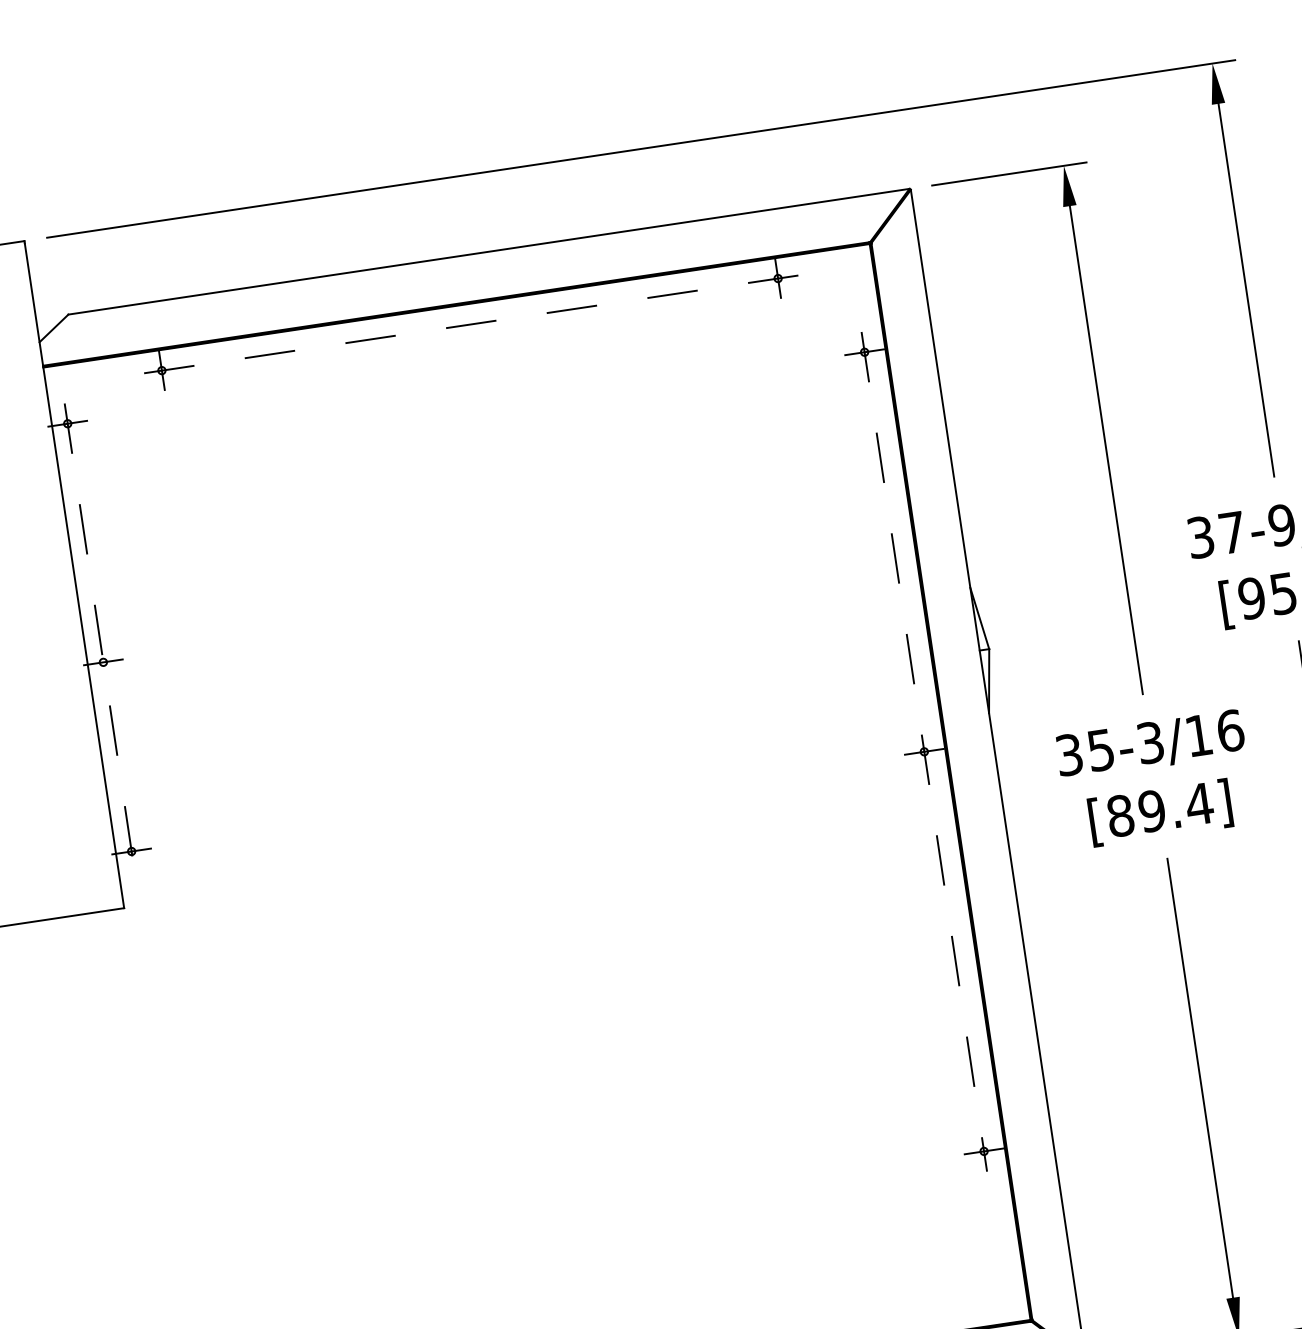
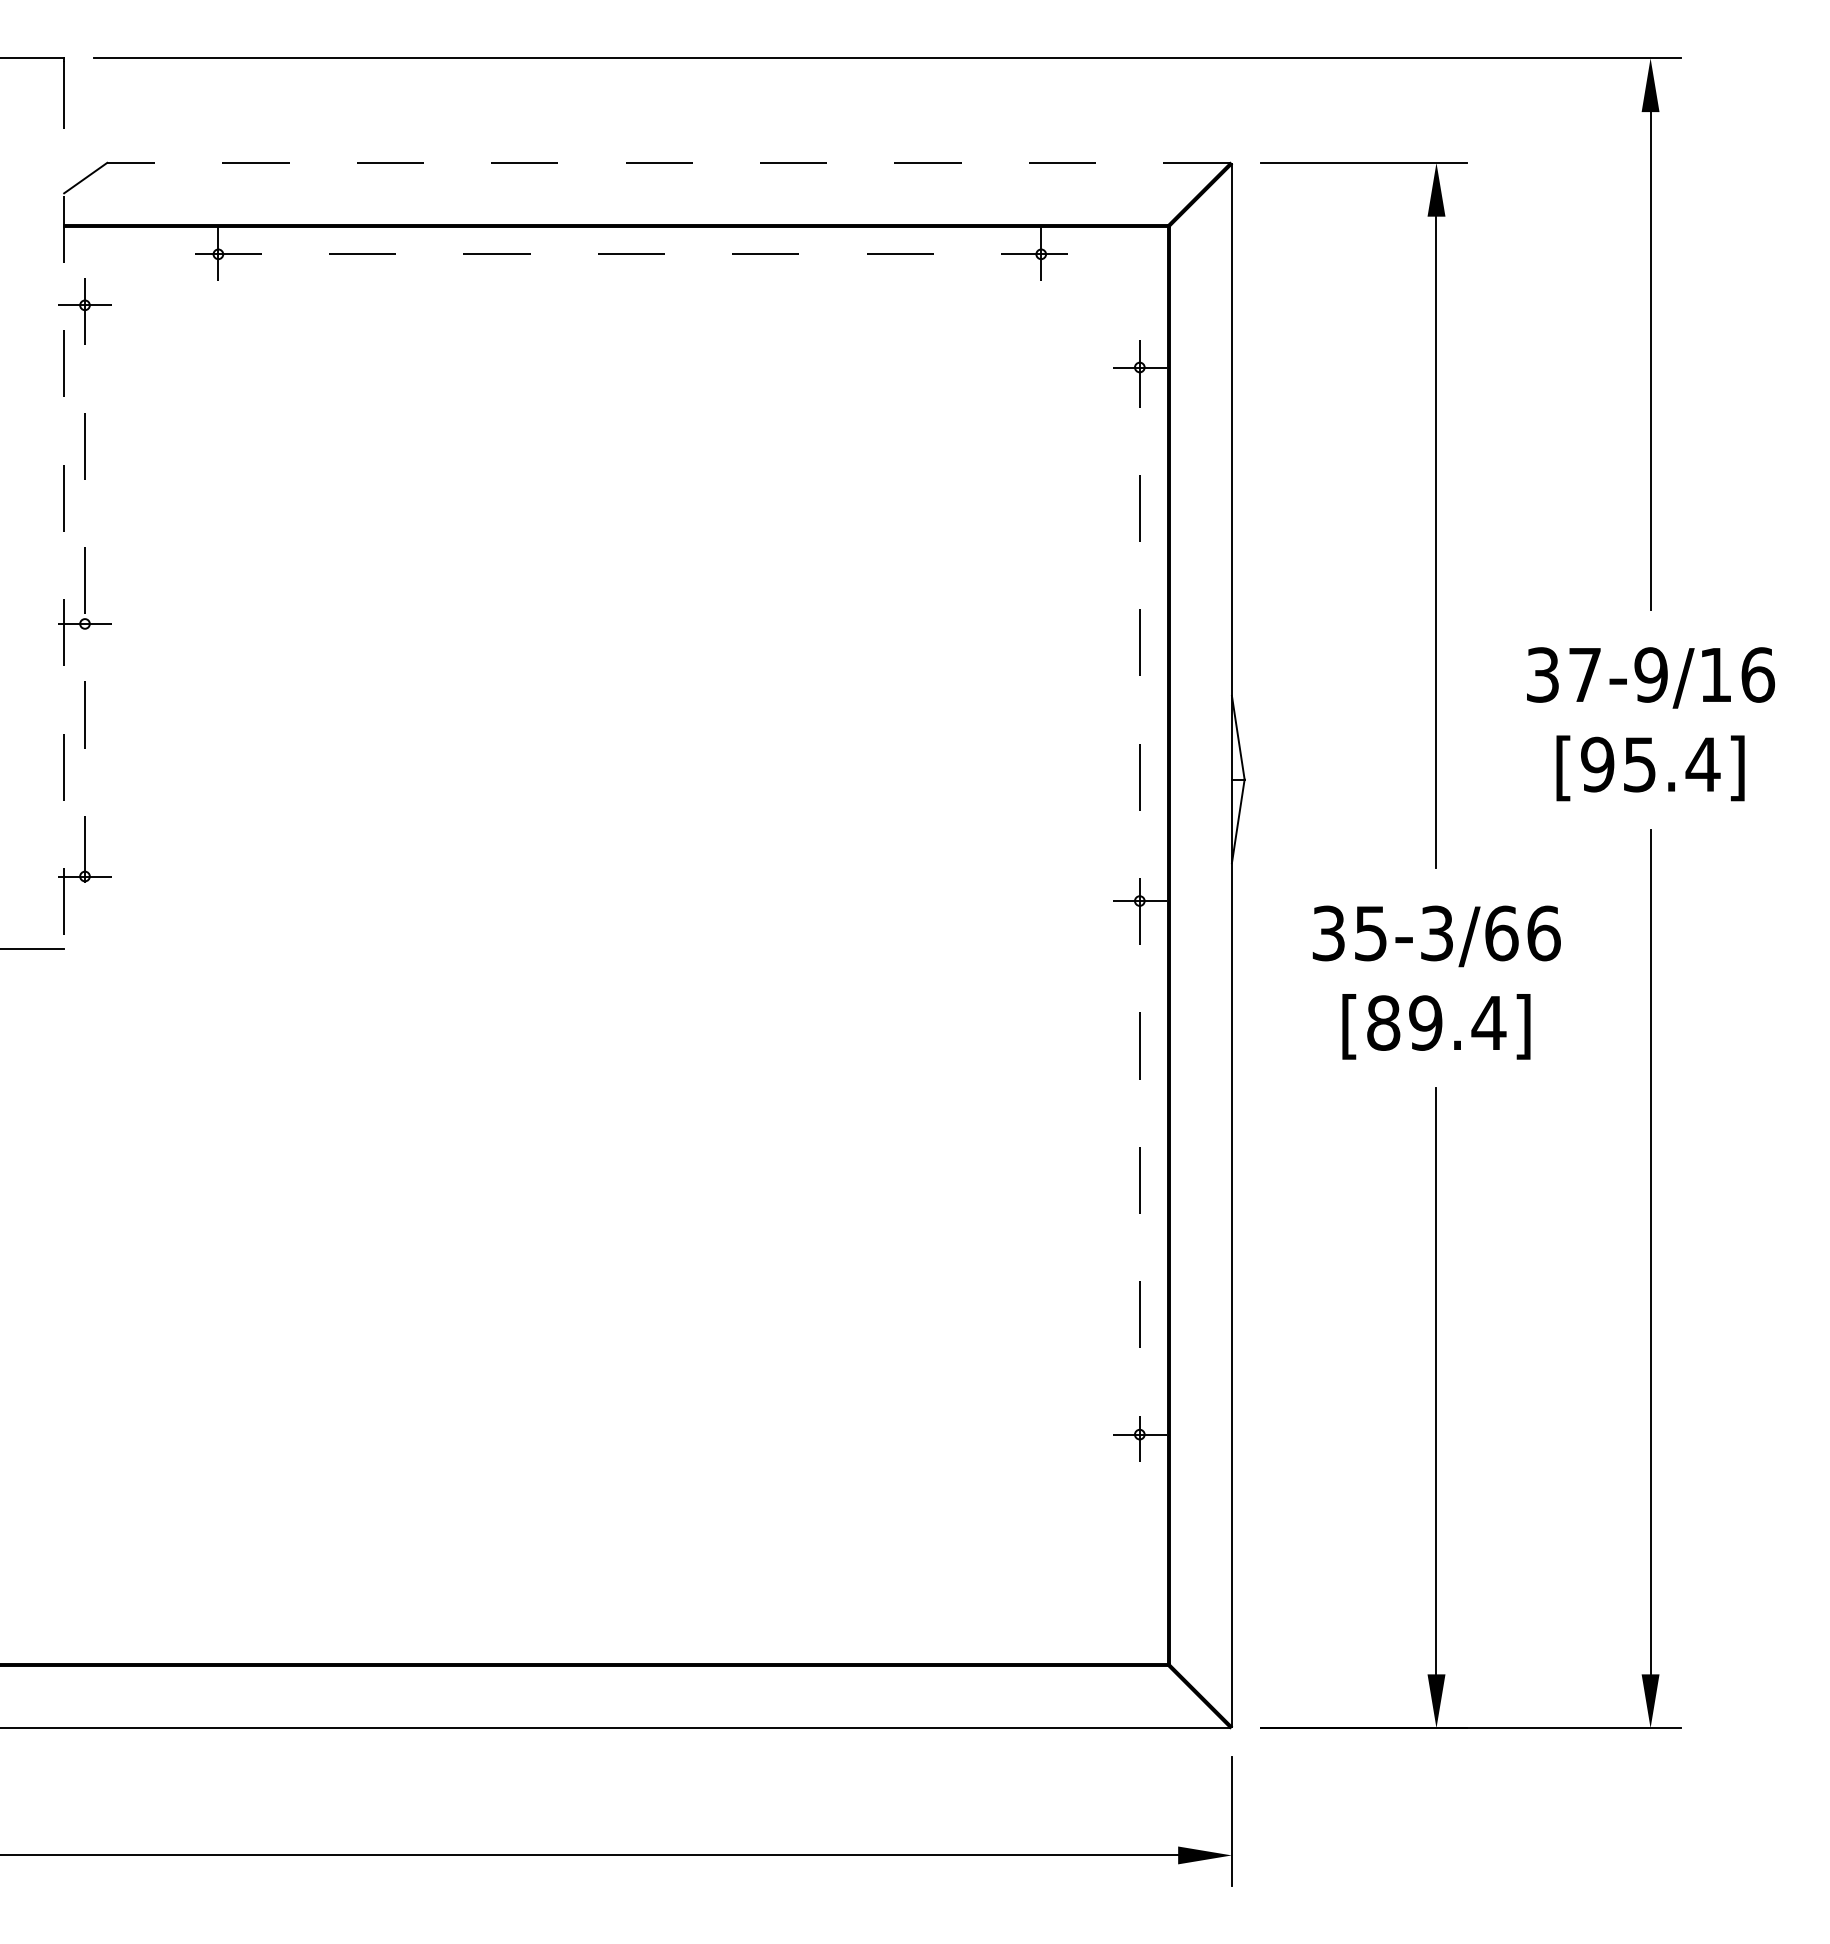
line: (488, 251) -> (668, 162), solid -> dashed
line: (74, 575) -> (64, 505), solid -> dashed
text: (1198, 735) -> (1501, 933), 35-3/16 -> 35-3/66

